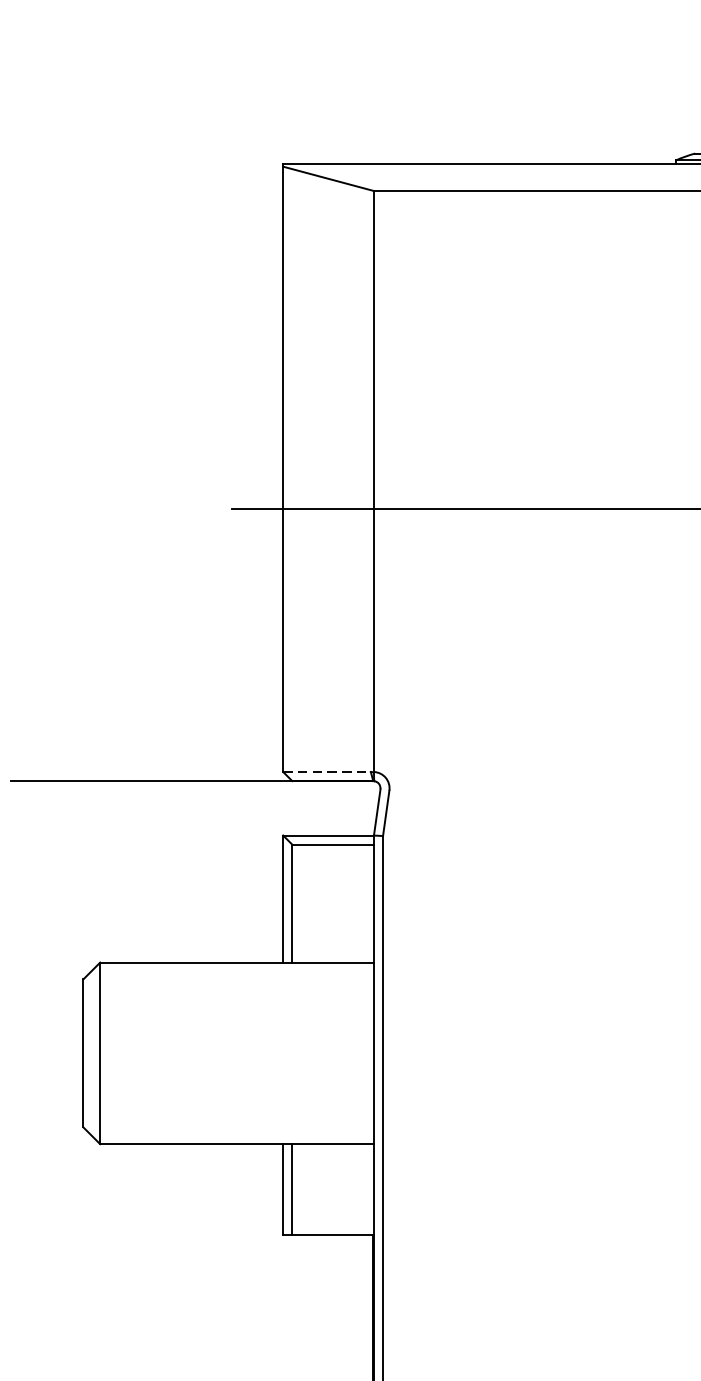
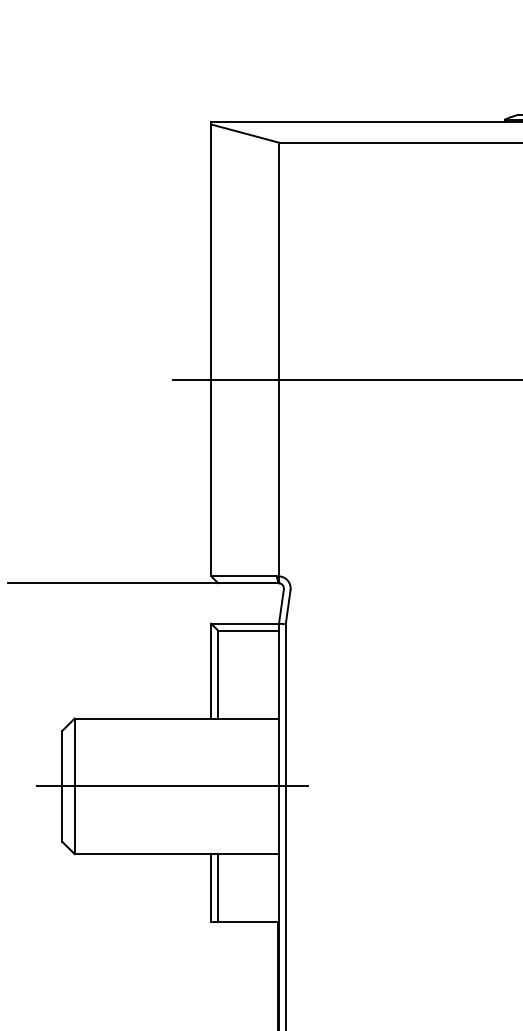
line: (326, 772) -> (243, 576), dashed -> solid
line: (231, 1053) -> (172, 786), added

